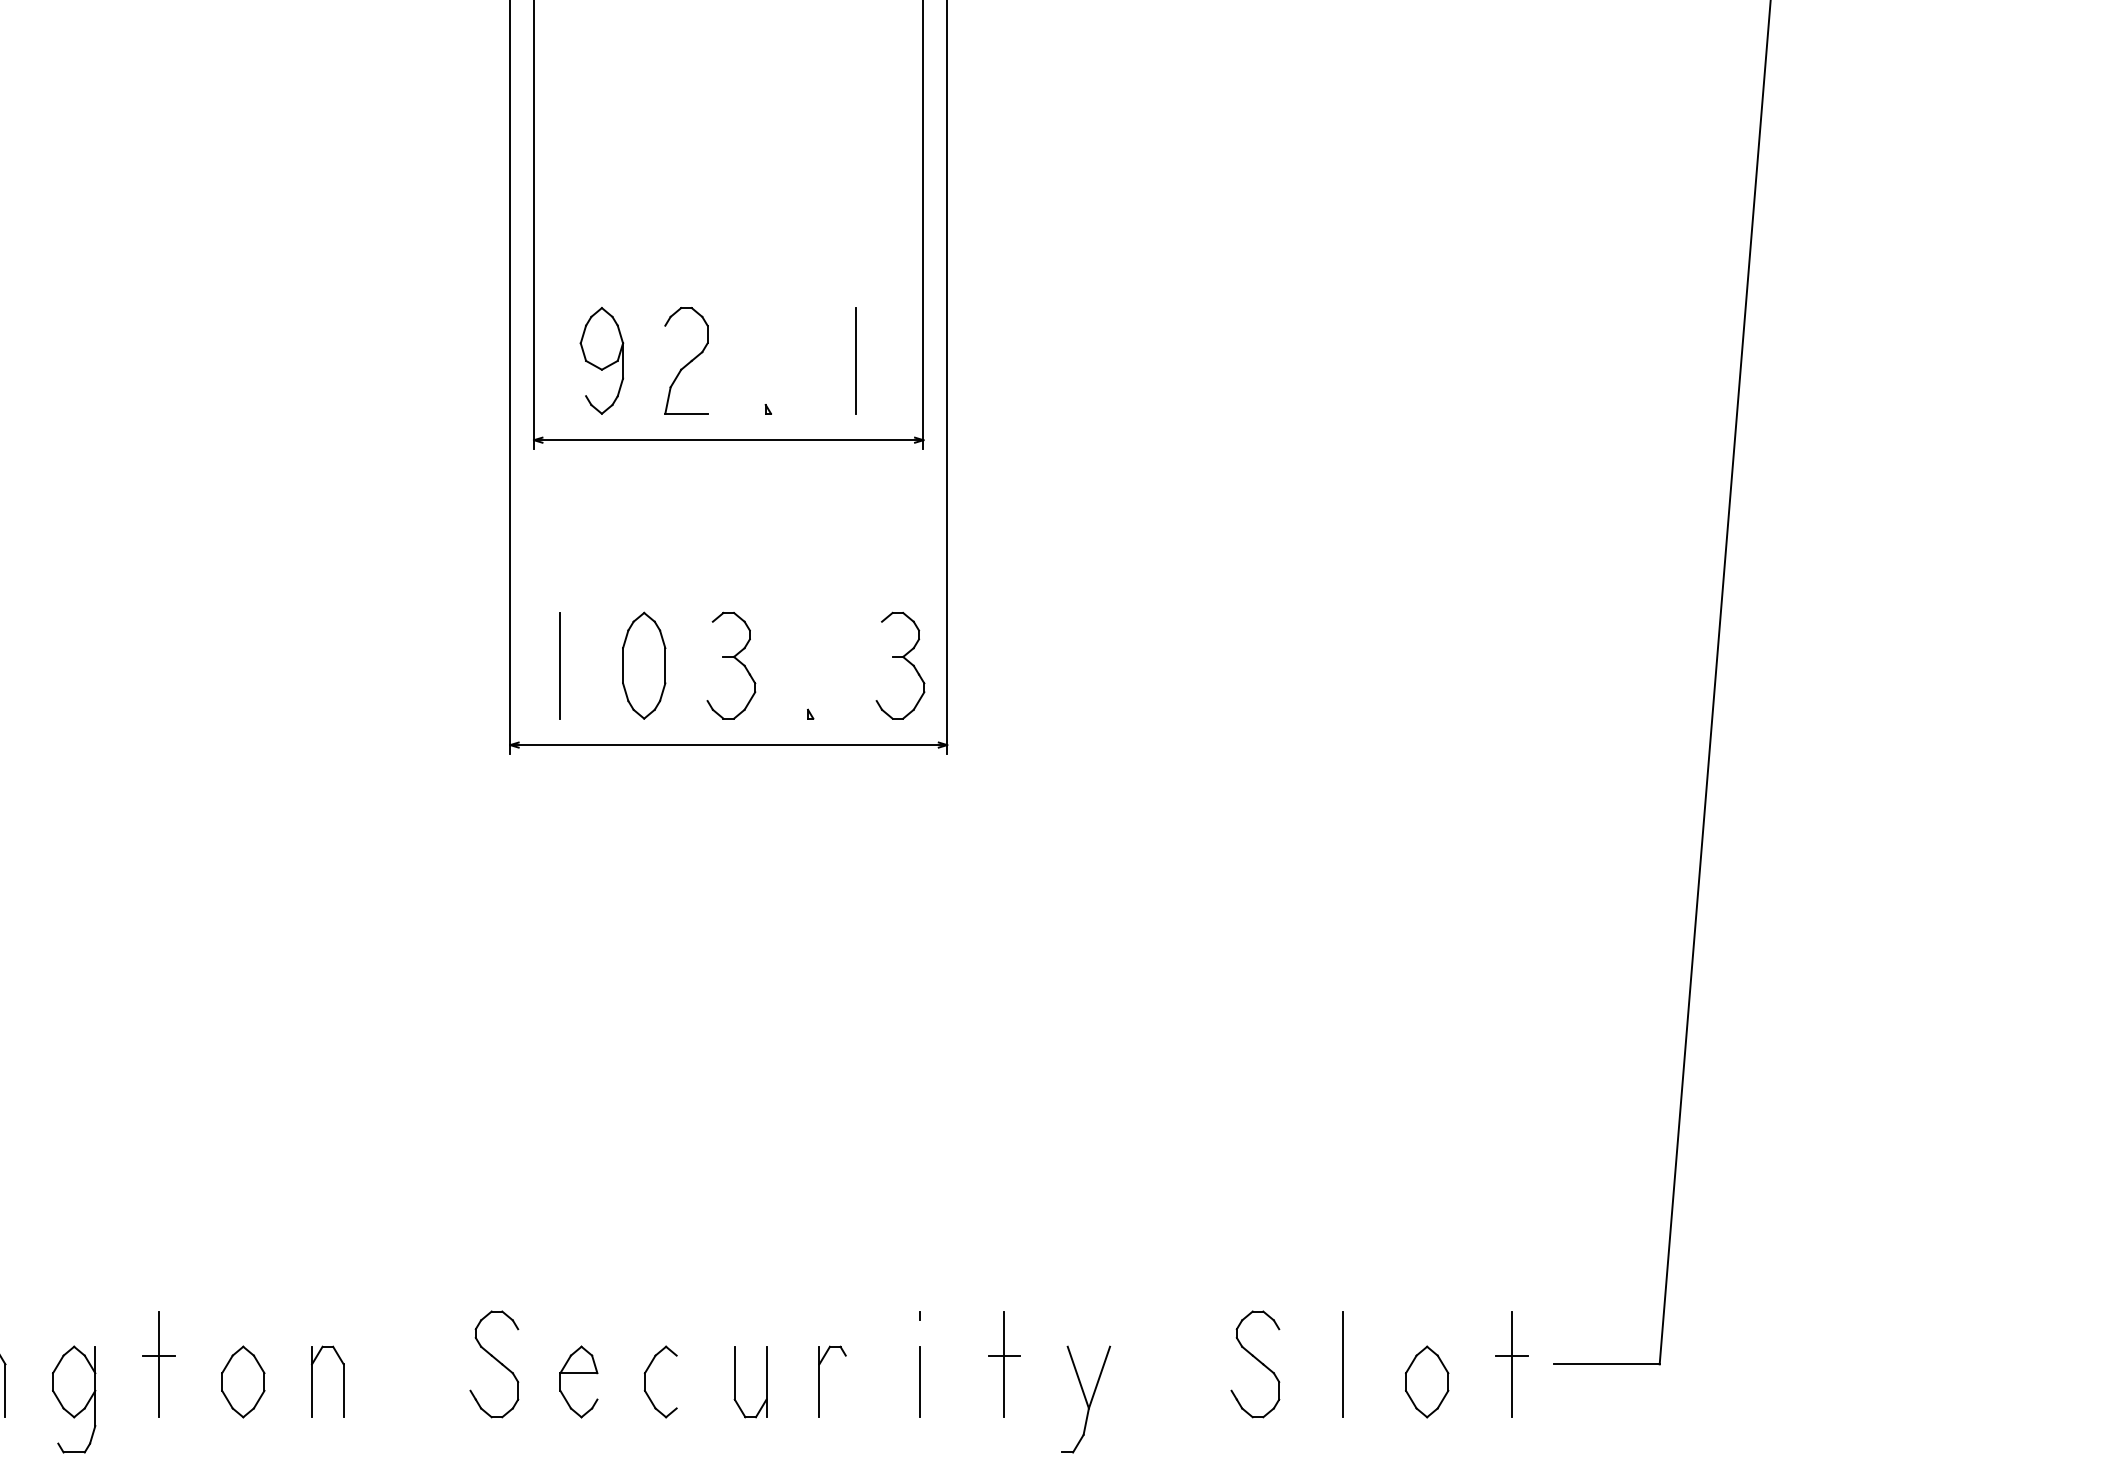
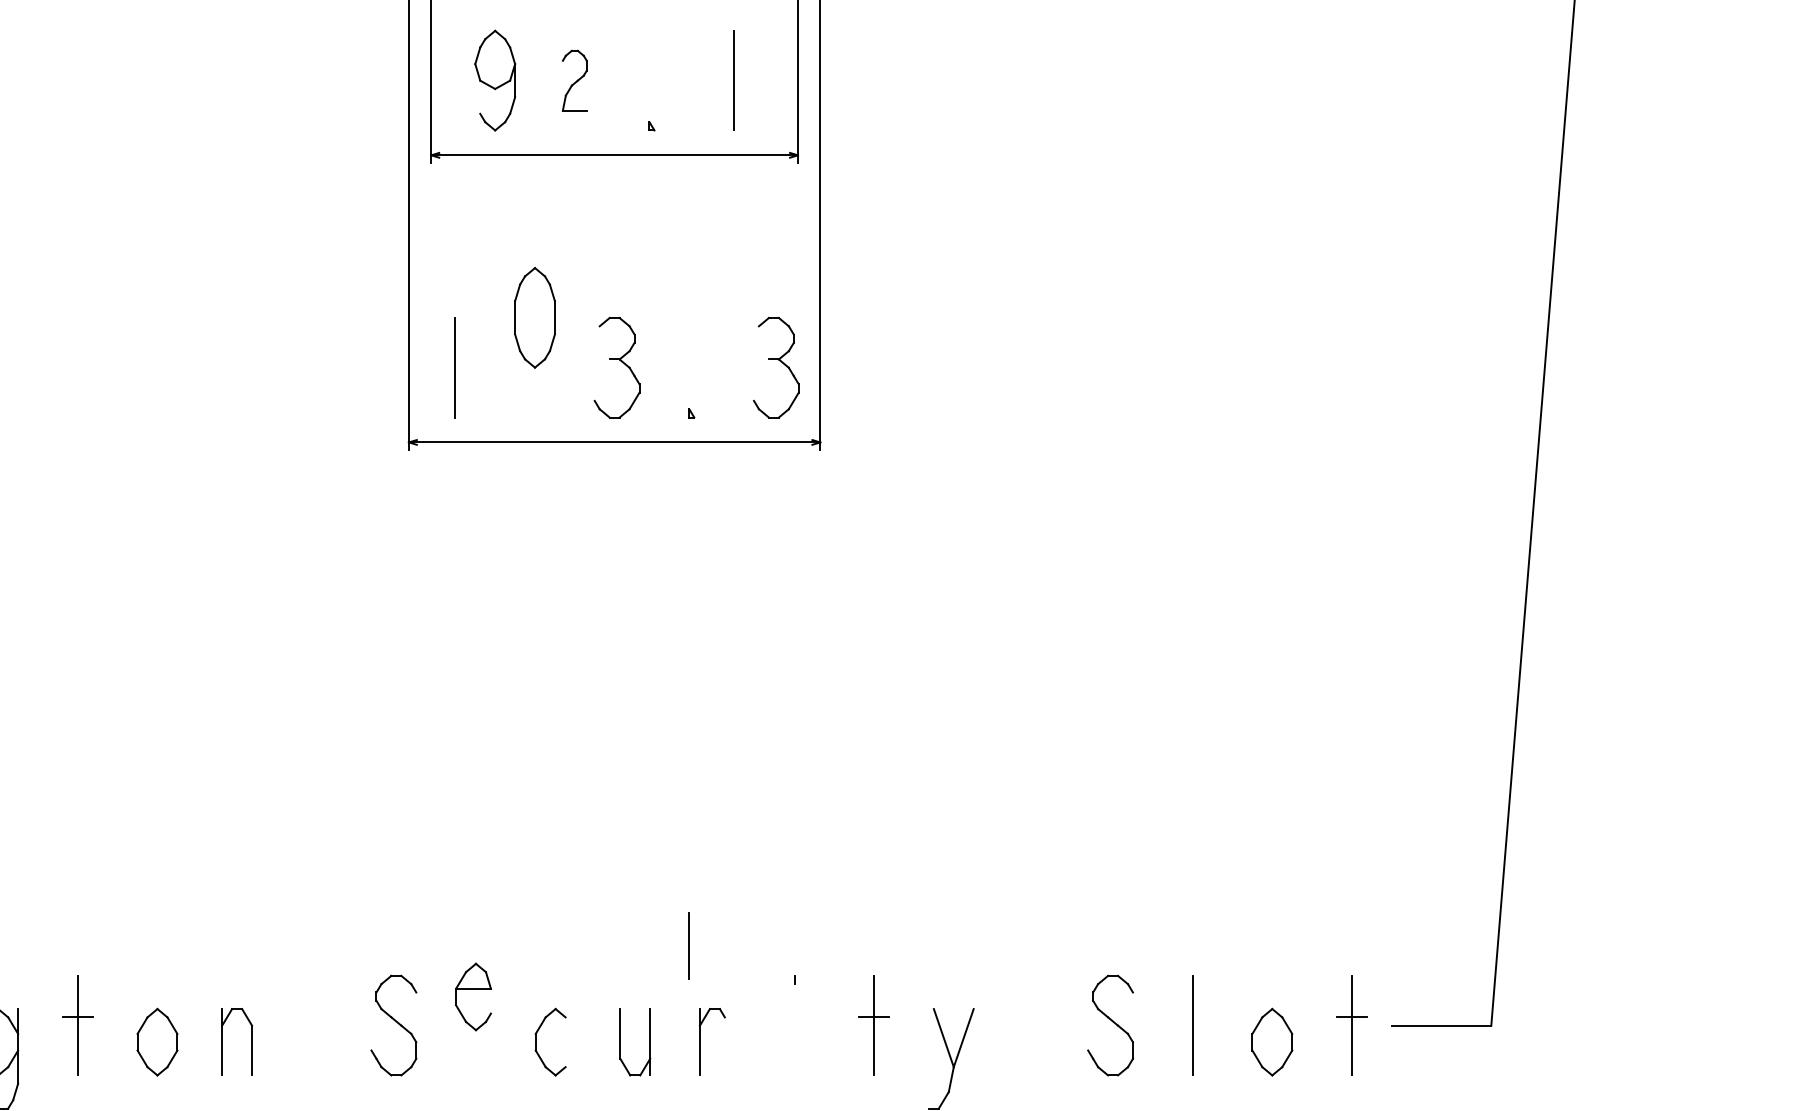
part: (686, 360) -> (574, 80), size x0.6
part: (644, 665) -> (535, 317), moved
part: (578, 1373) -> (473, 989), moved
line: (919, 1381) -> (688, 945), moved

